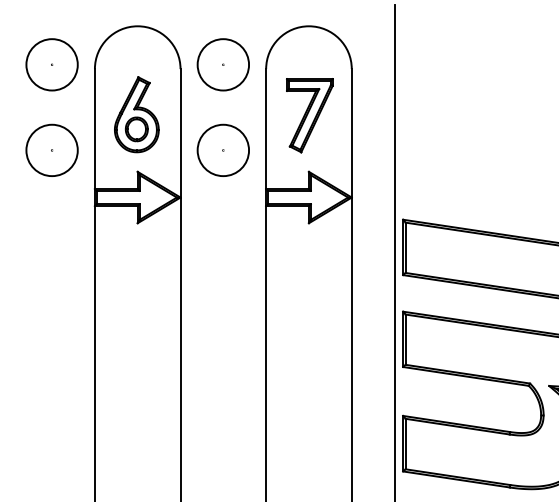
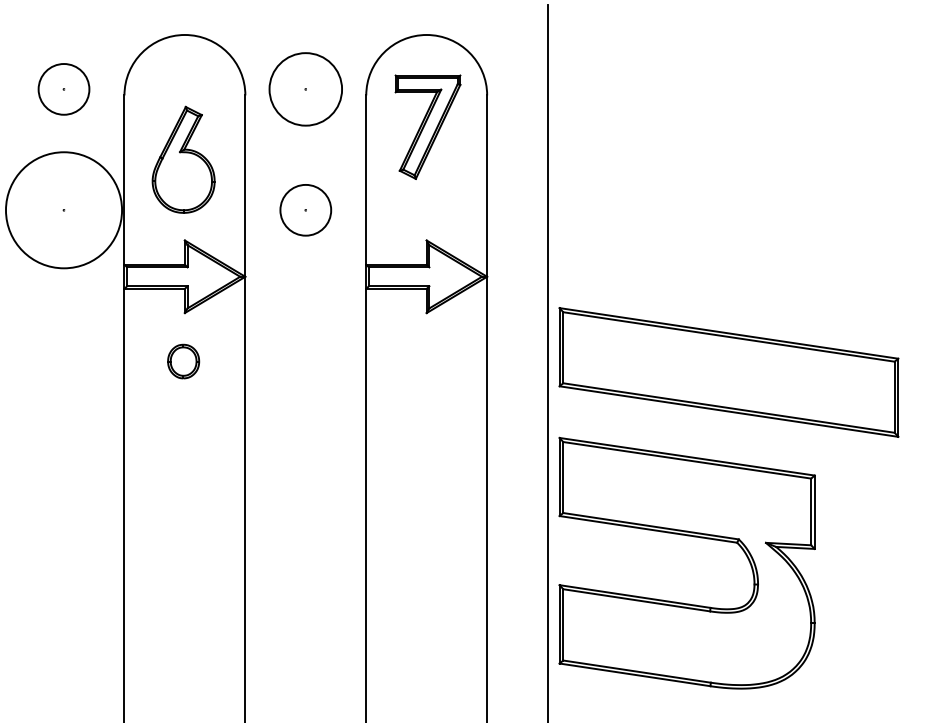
circle: (51, 64) -> (63, 89), size x0.7
part: (309, 115) -> (427, 126), moved
part: (136, 129) -> (183, 361), moved
circle: (51, 150) -> (63, 210), size x1.6
circle: (223, 150) -> (305, 210), size x0.7

